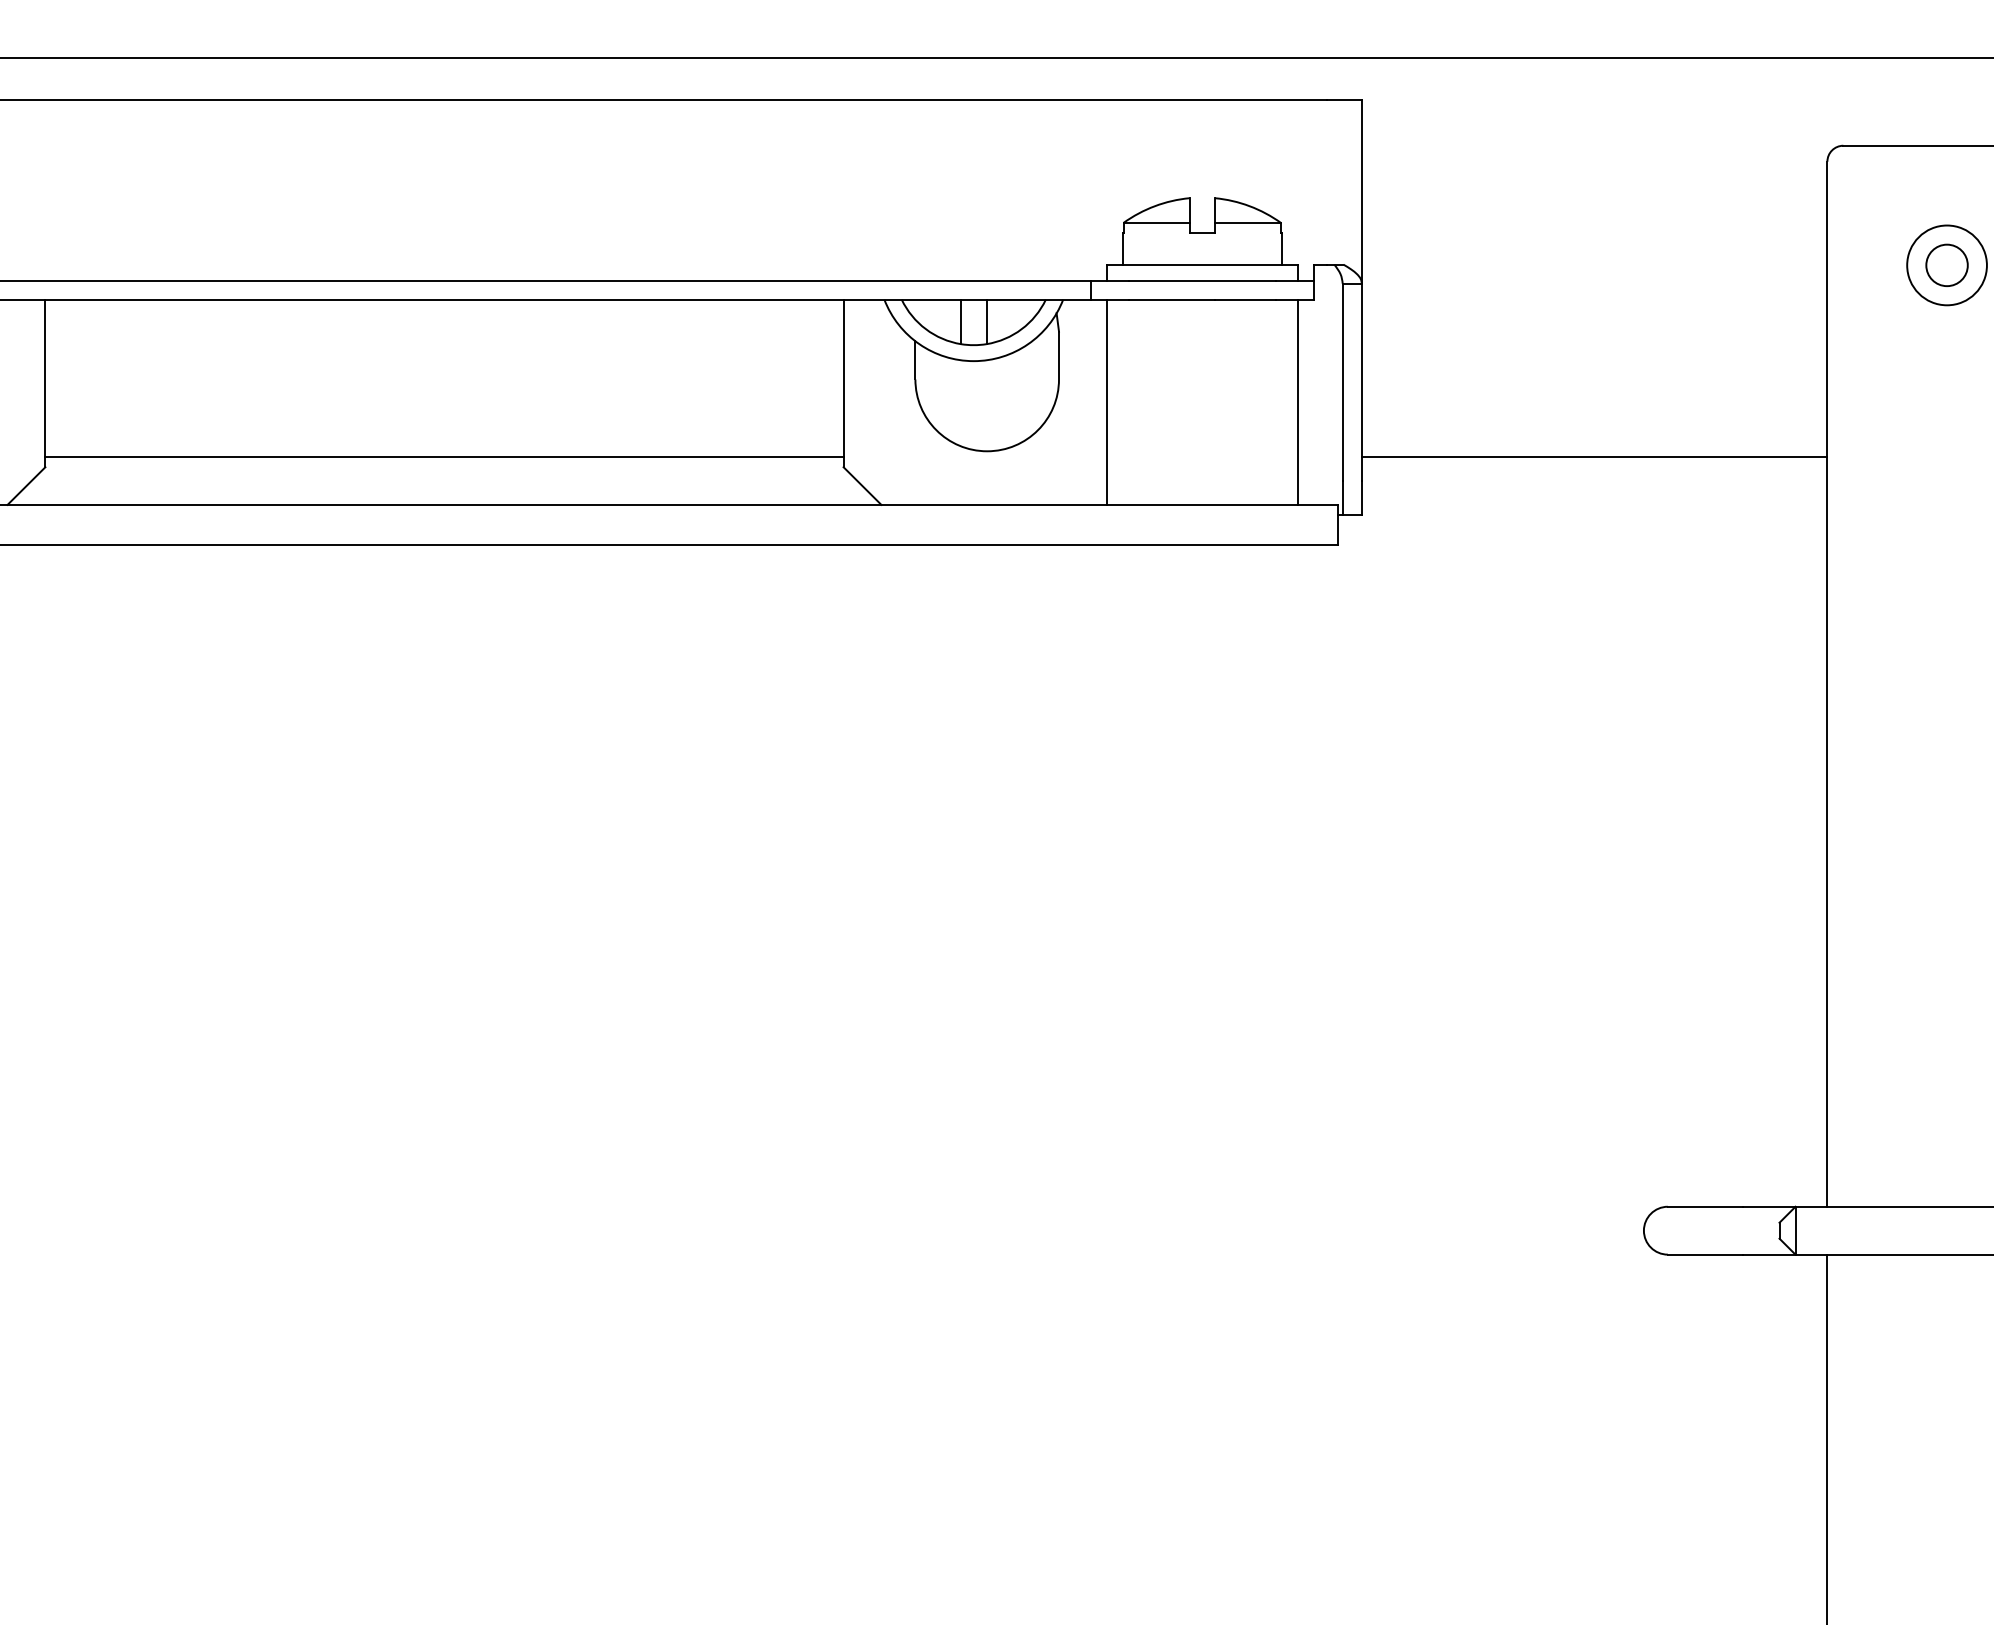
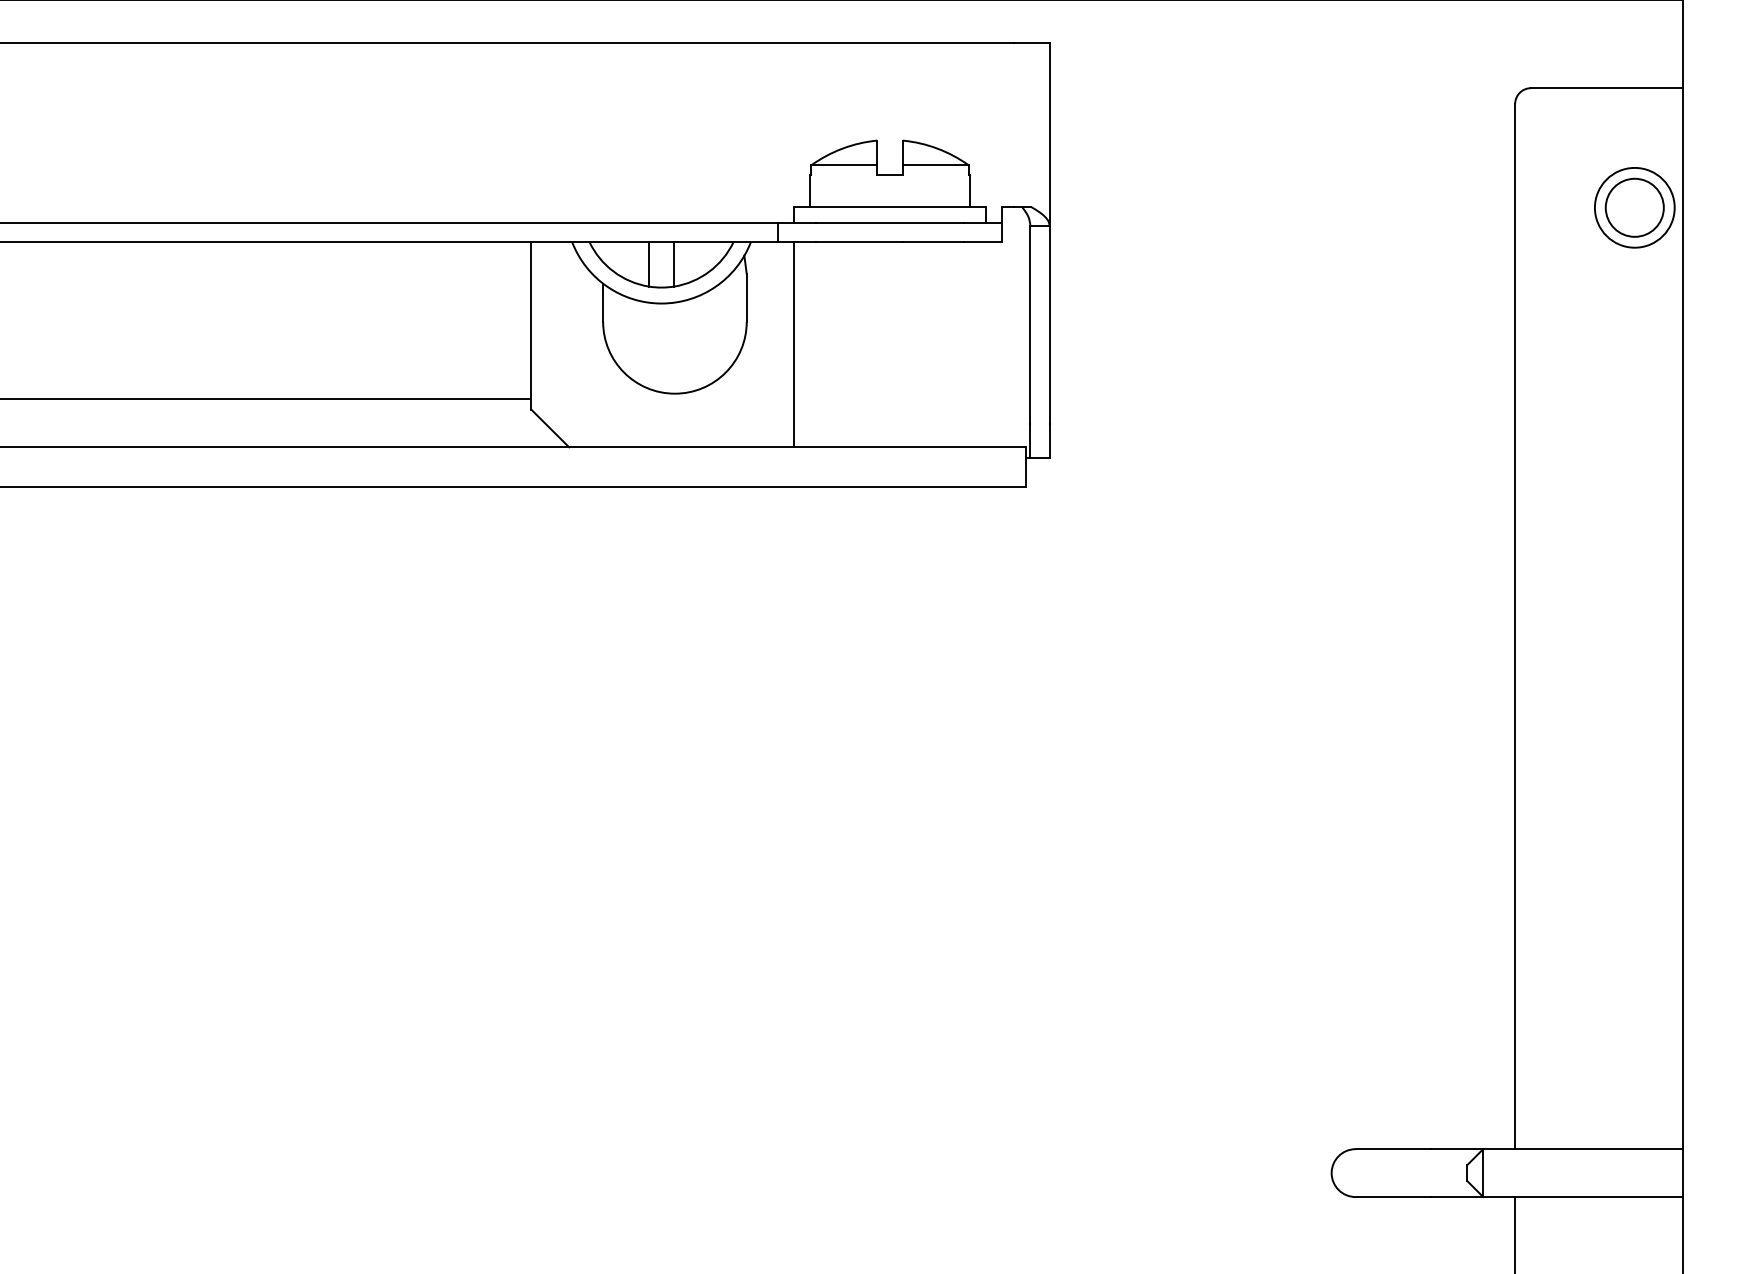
circle: (1946, 265) -> (1634, 207), size x1.4
line: (1298, 401) -> (986, 343), removed
line: (1594, 456) -> (1282, 398), removed

